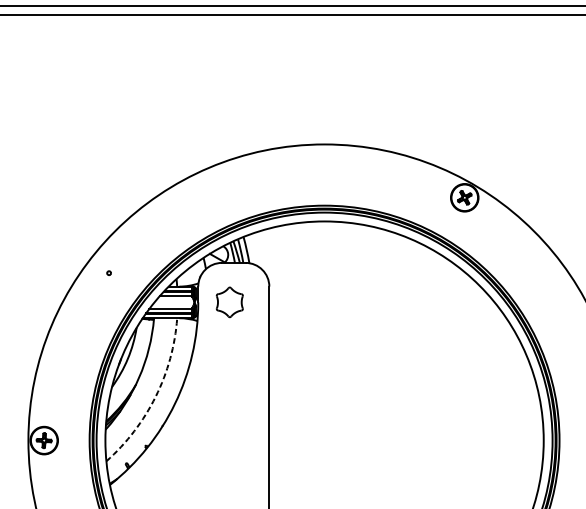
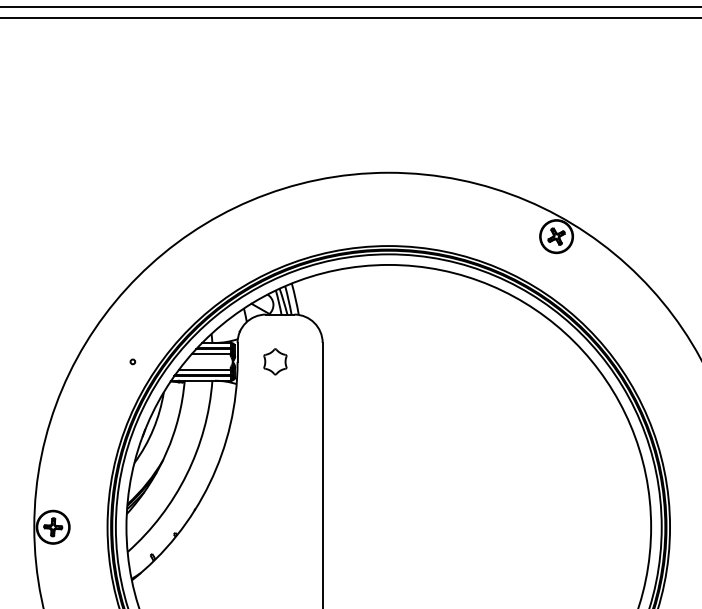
circle: (108, 272) -> (132, 361), moved
part: (229, 302) -> (275, 361), size x0.71
arc: (155, 396) -> (186, 474), dashed -> solid

